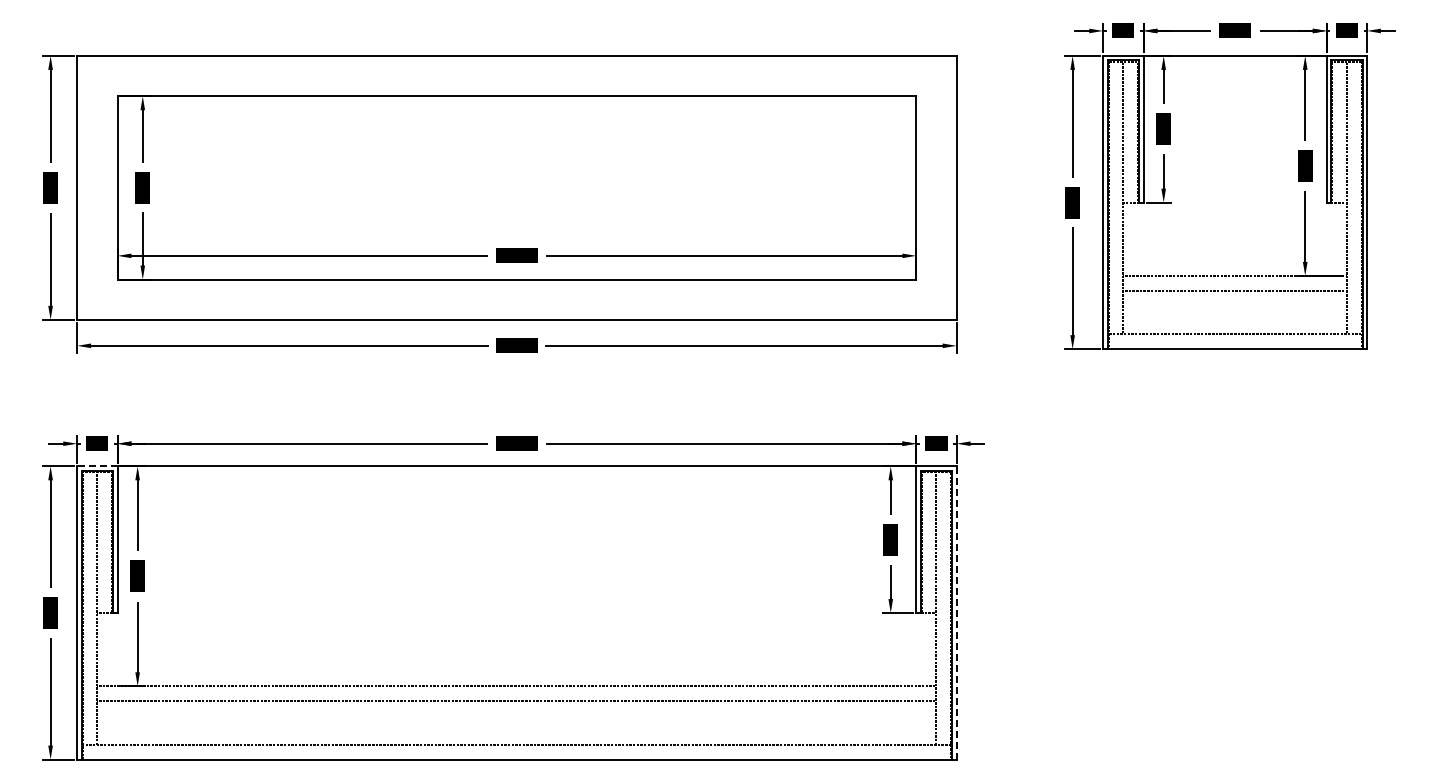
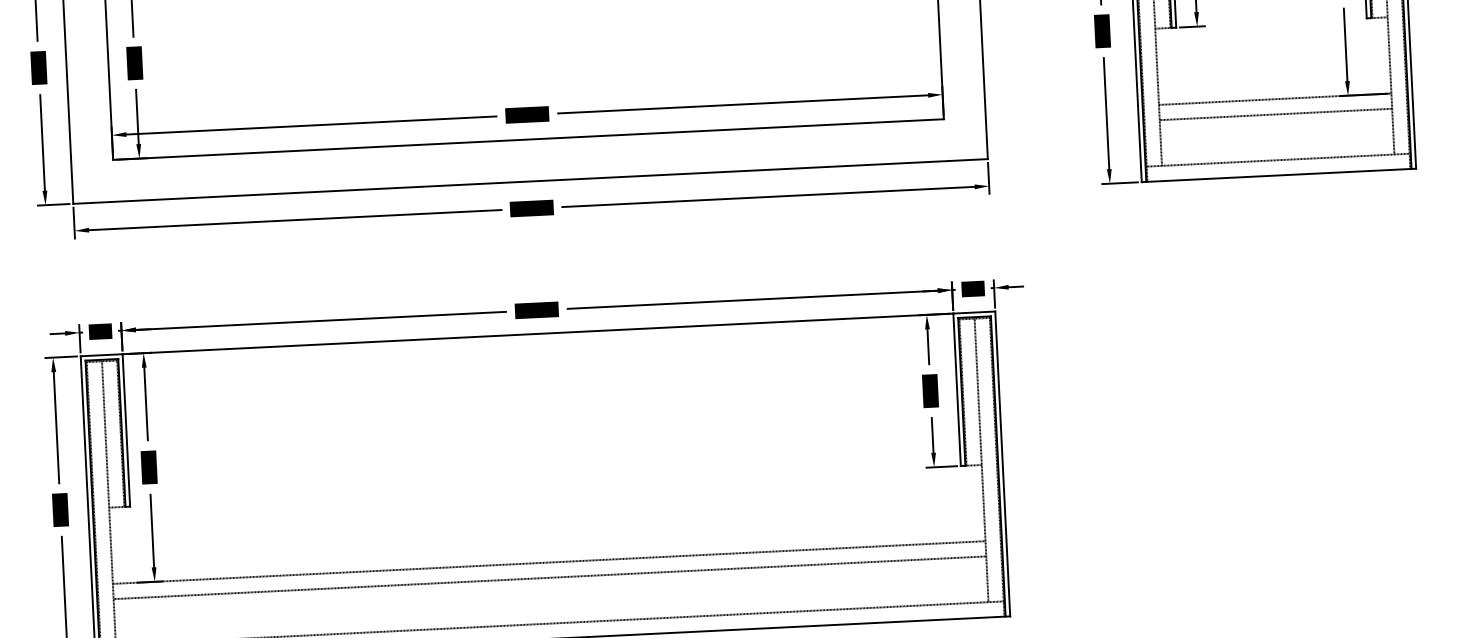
line: (96, 466) -> (100, 355), dashed -> solid
line: (956, 612) -> (1002, 463), dashed -> solid

